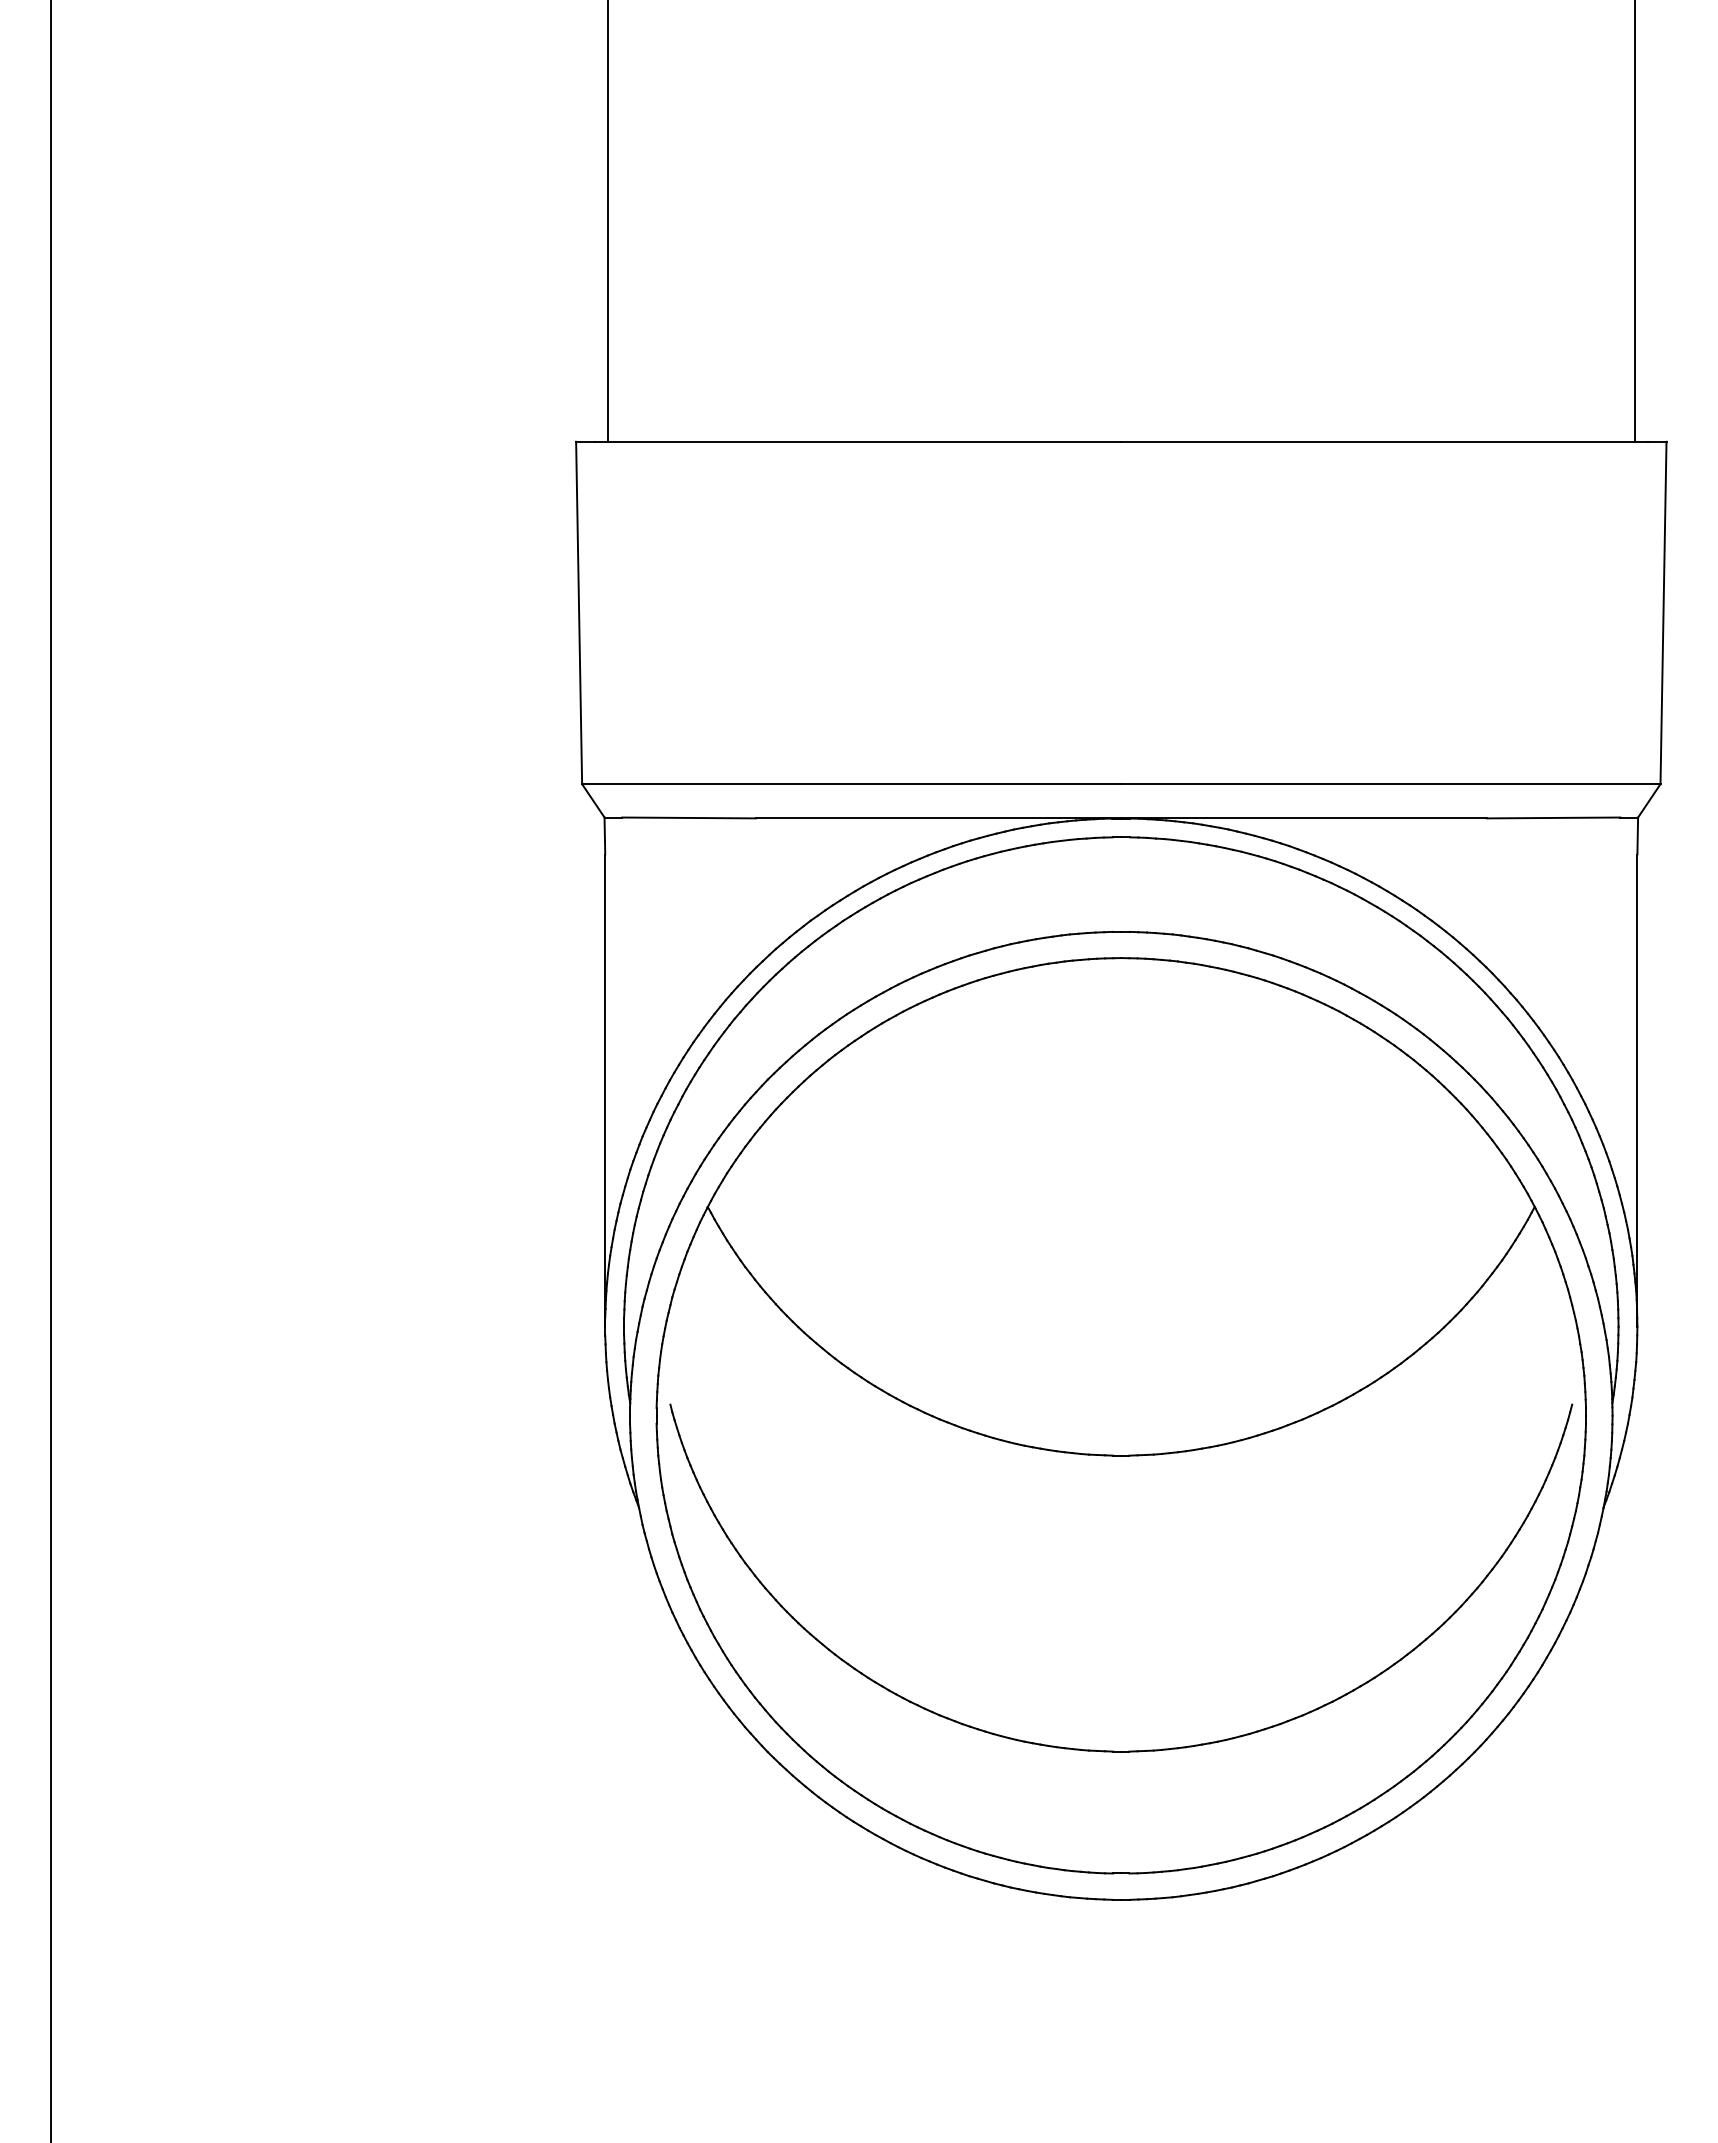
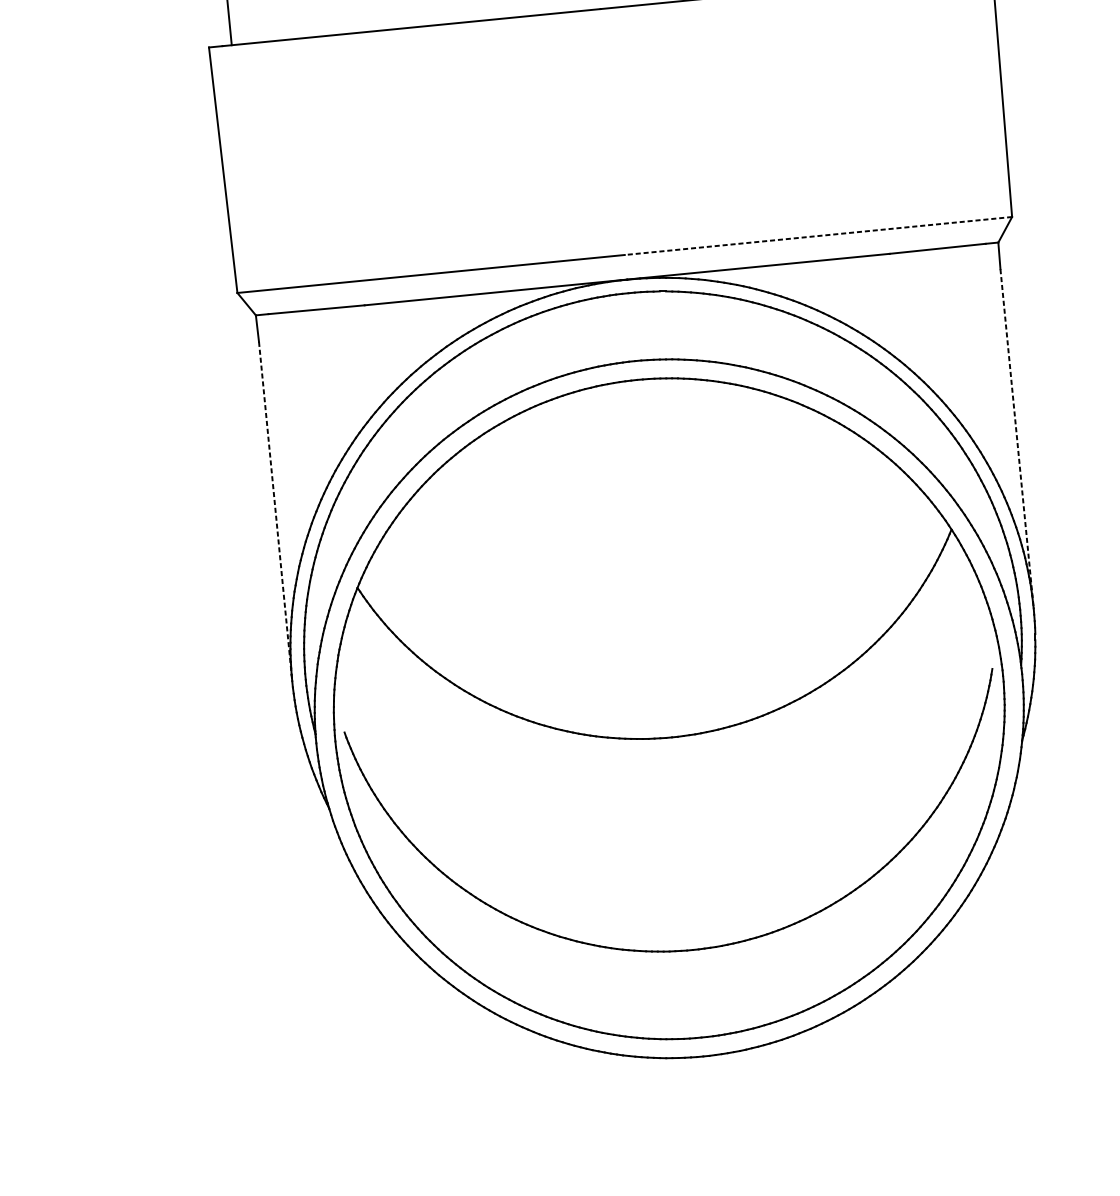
line: (1390, 784) -> (818, 236), solid -> dashed
line: (605, 1091) -> (275, 512), solid -> dashed
line: (1637, 1091) -> (1017, 439), solid -> dashed

